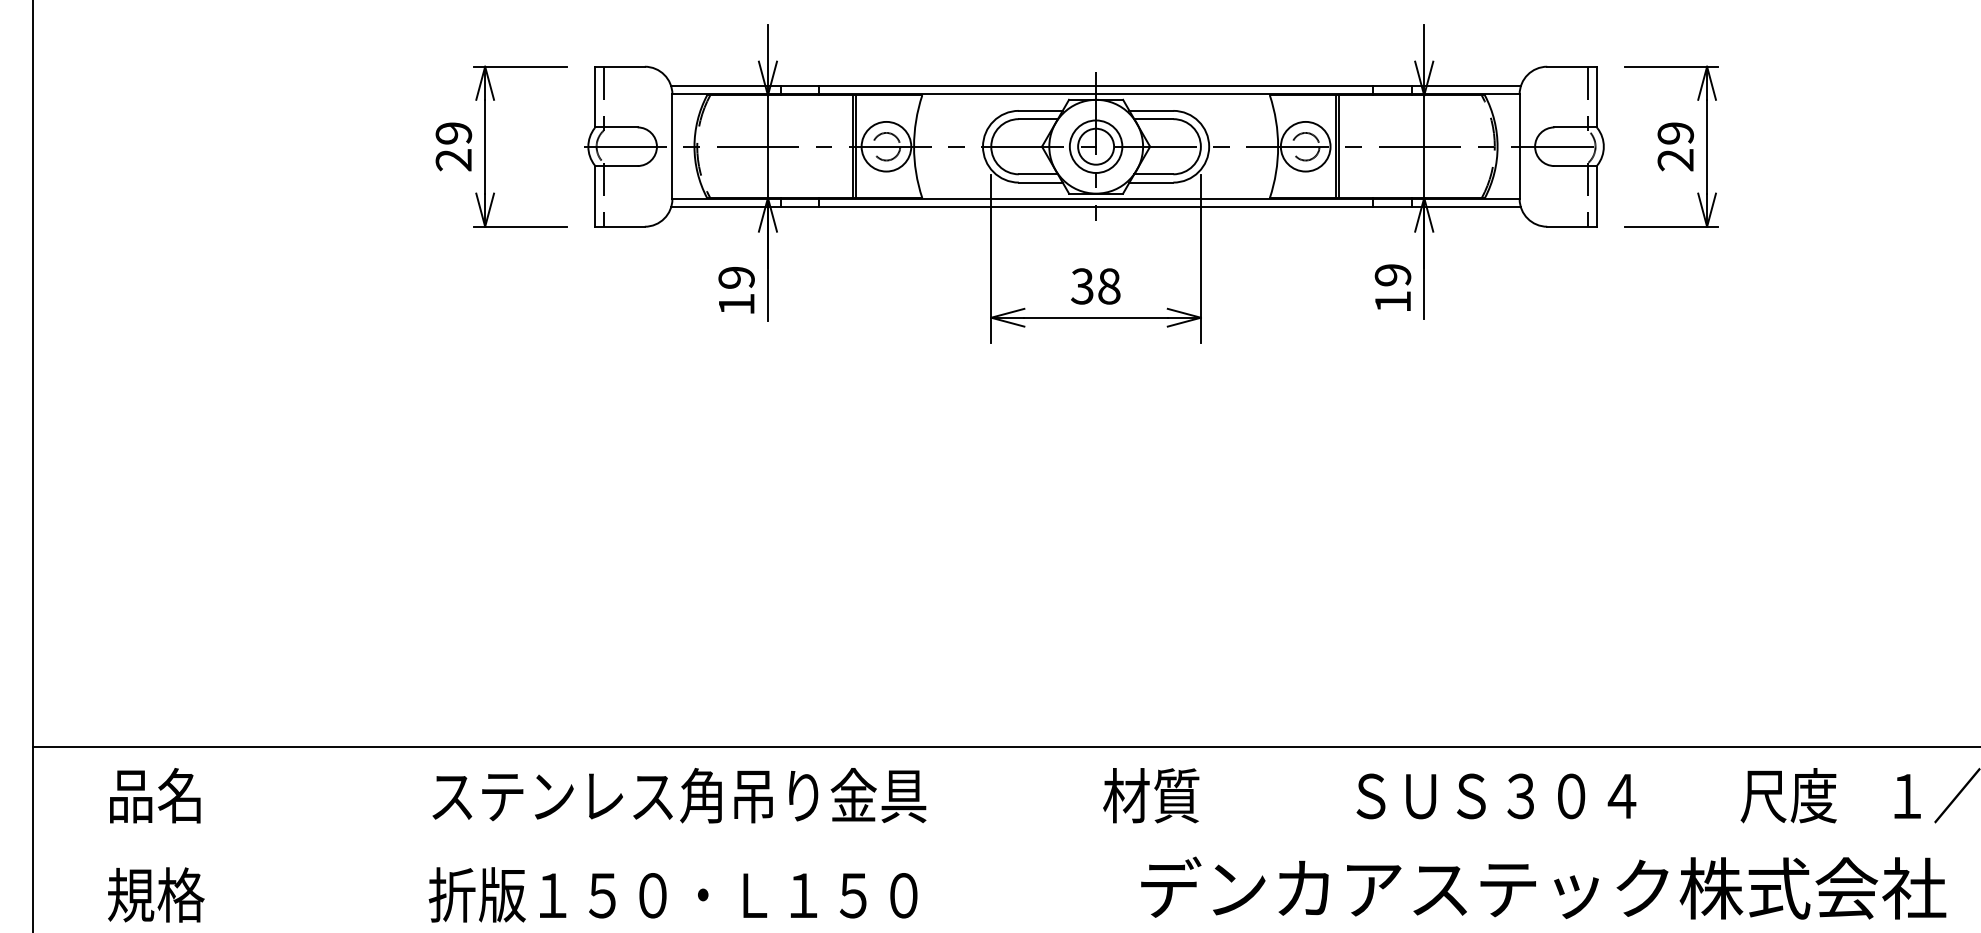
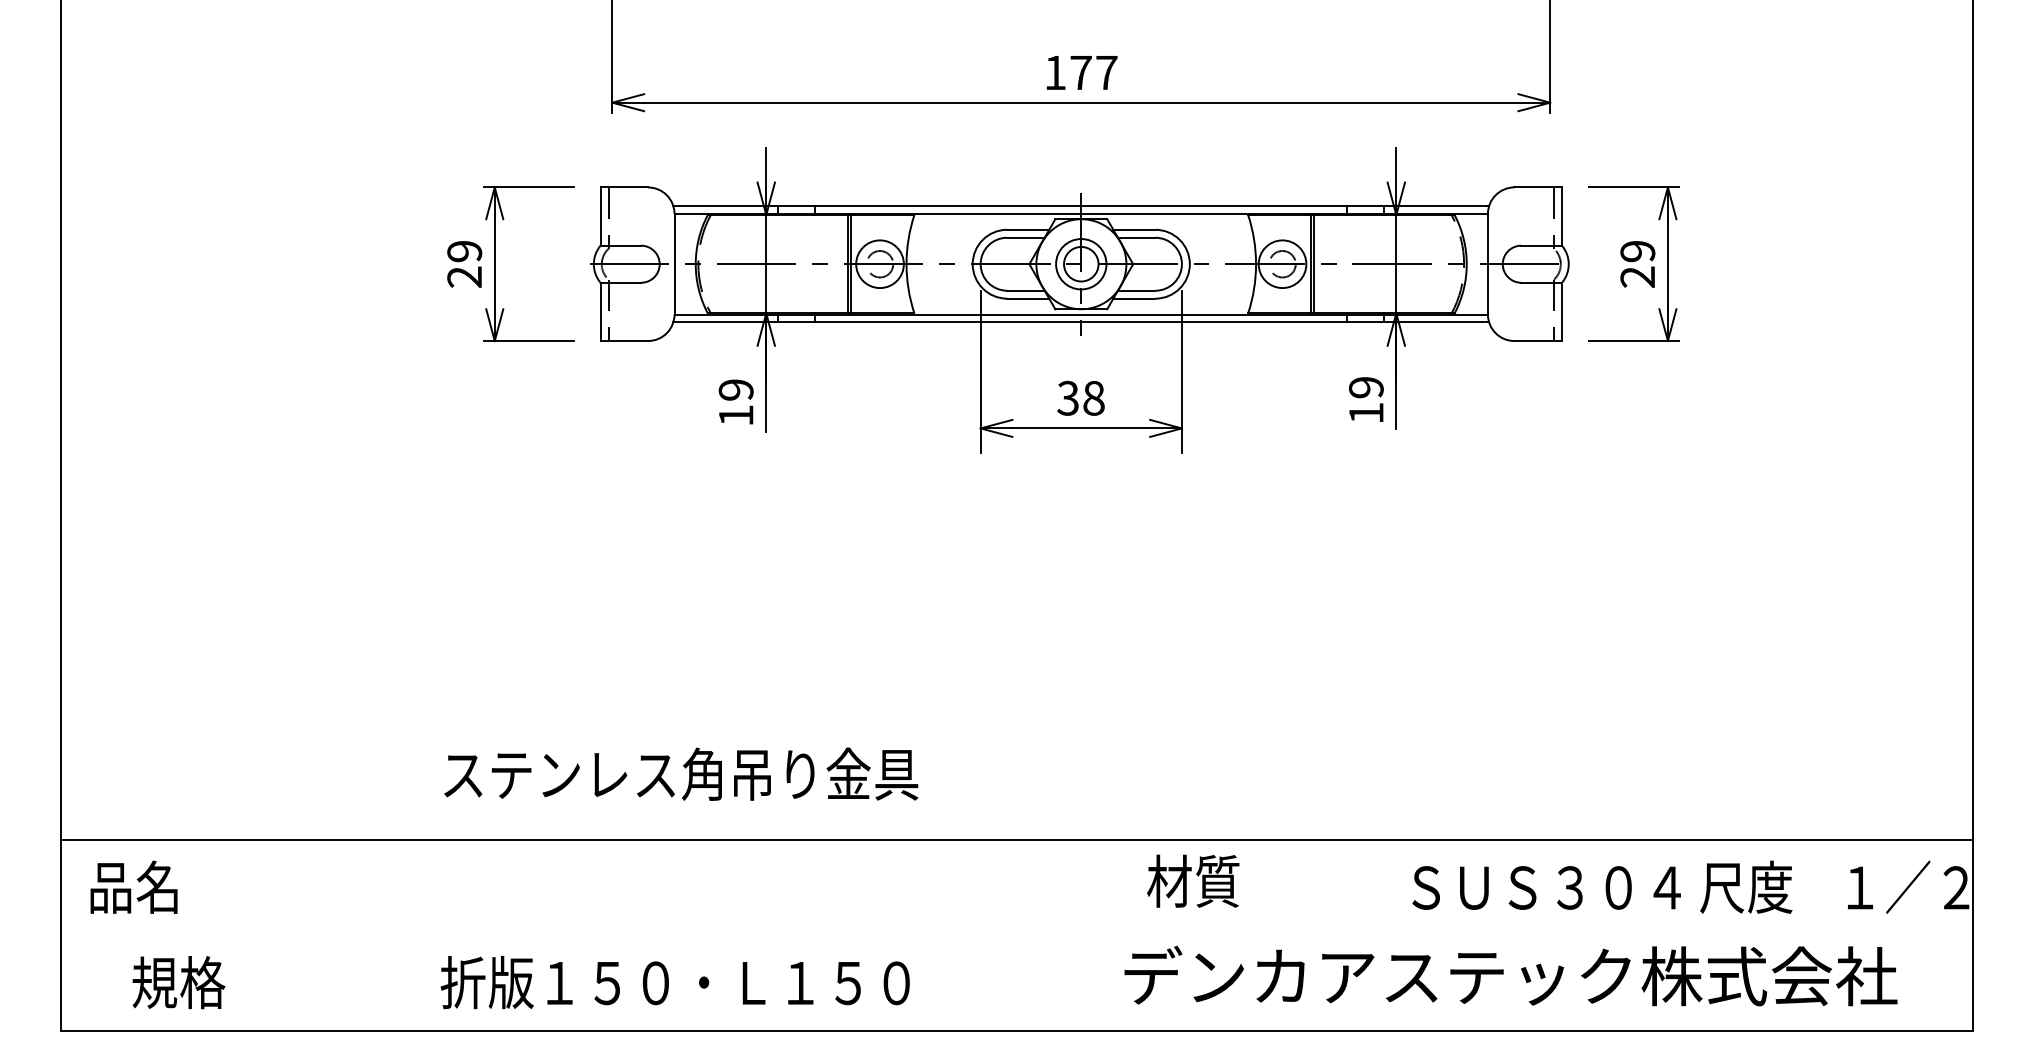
text: (154, 794) -> (133, 886), moved
text: (679, 794) -> (681, 773), moved
text: (1151, 794) -> (1193, 880), moved
text: (1496, 795) -> (1546, 887), moved

